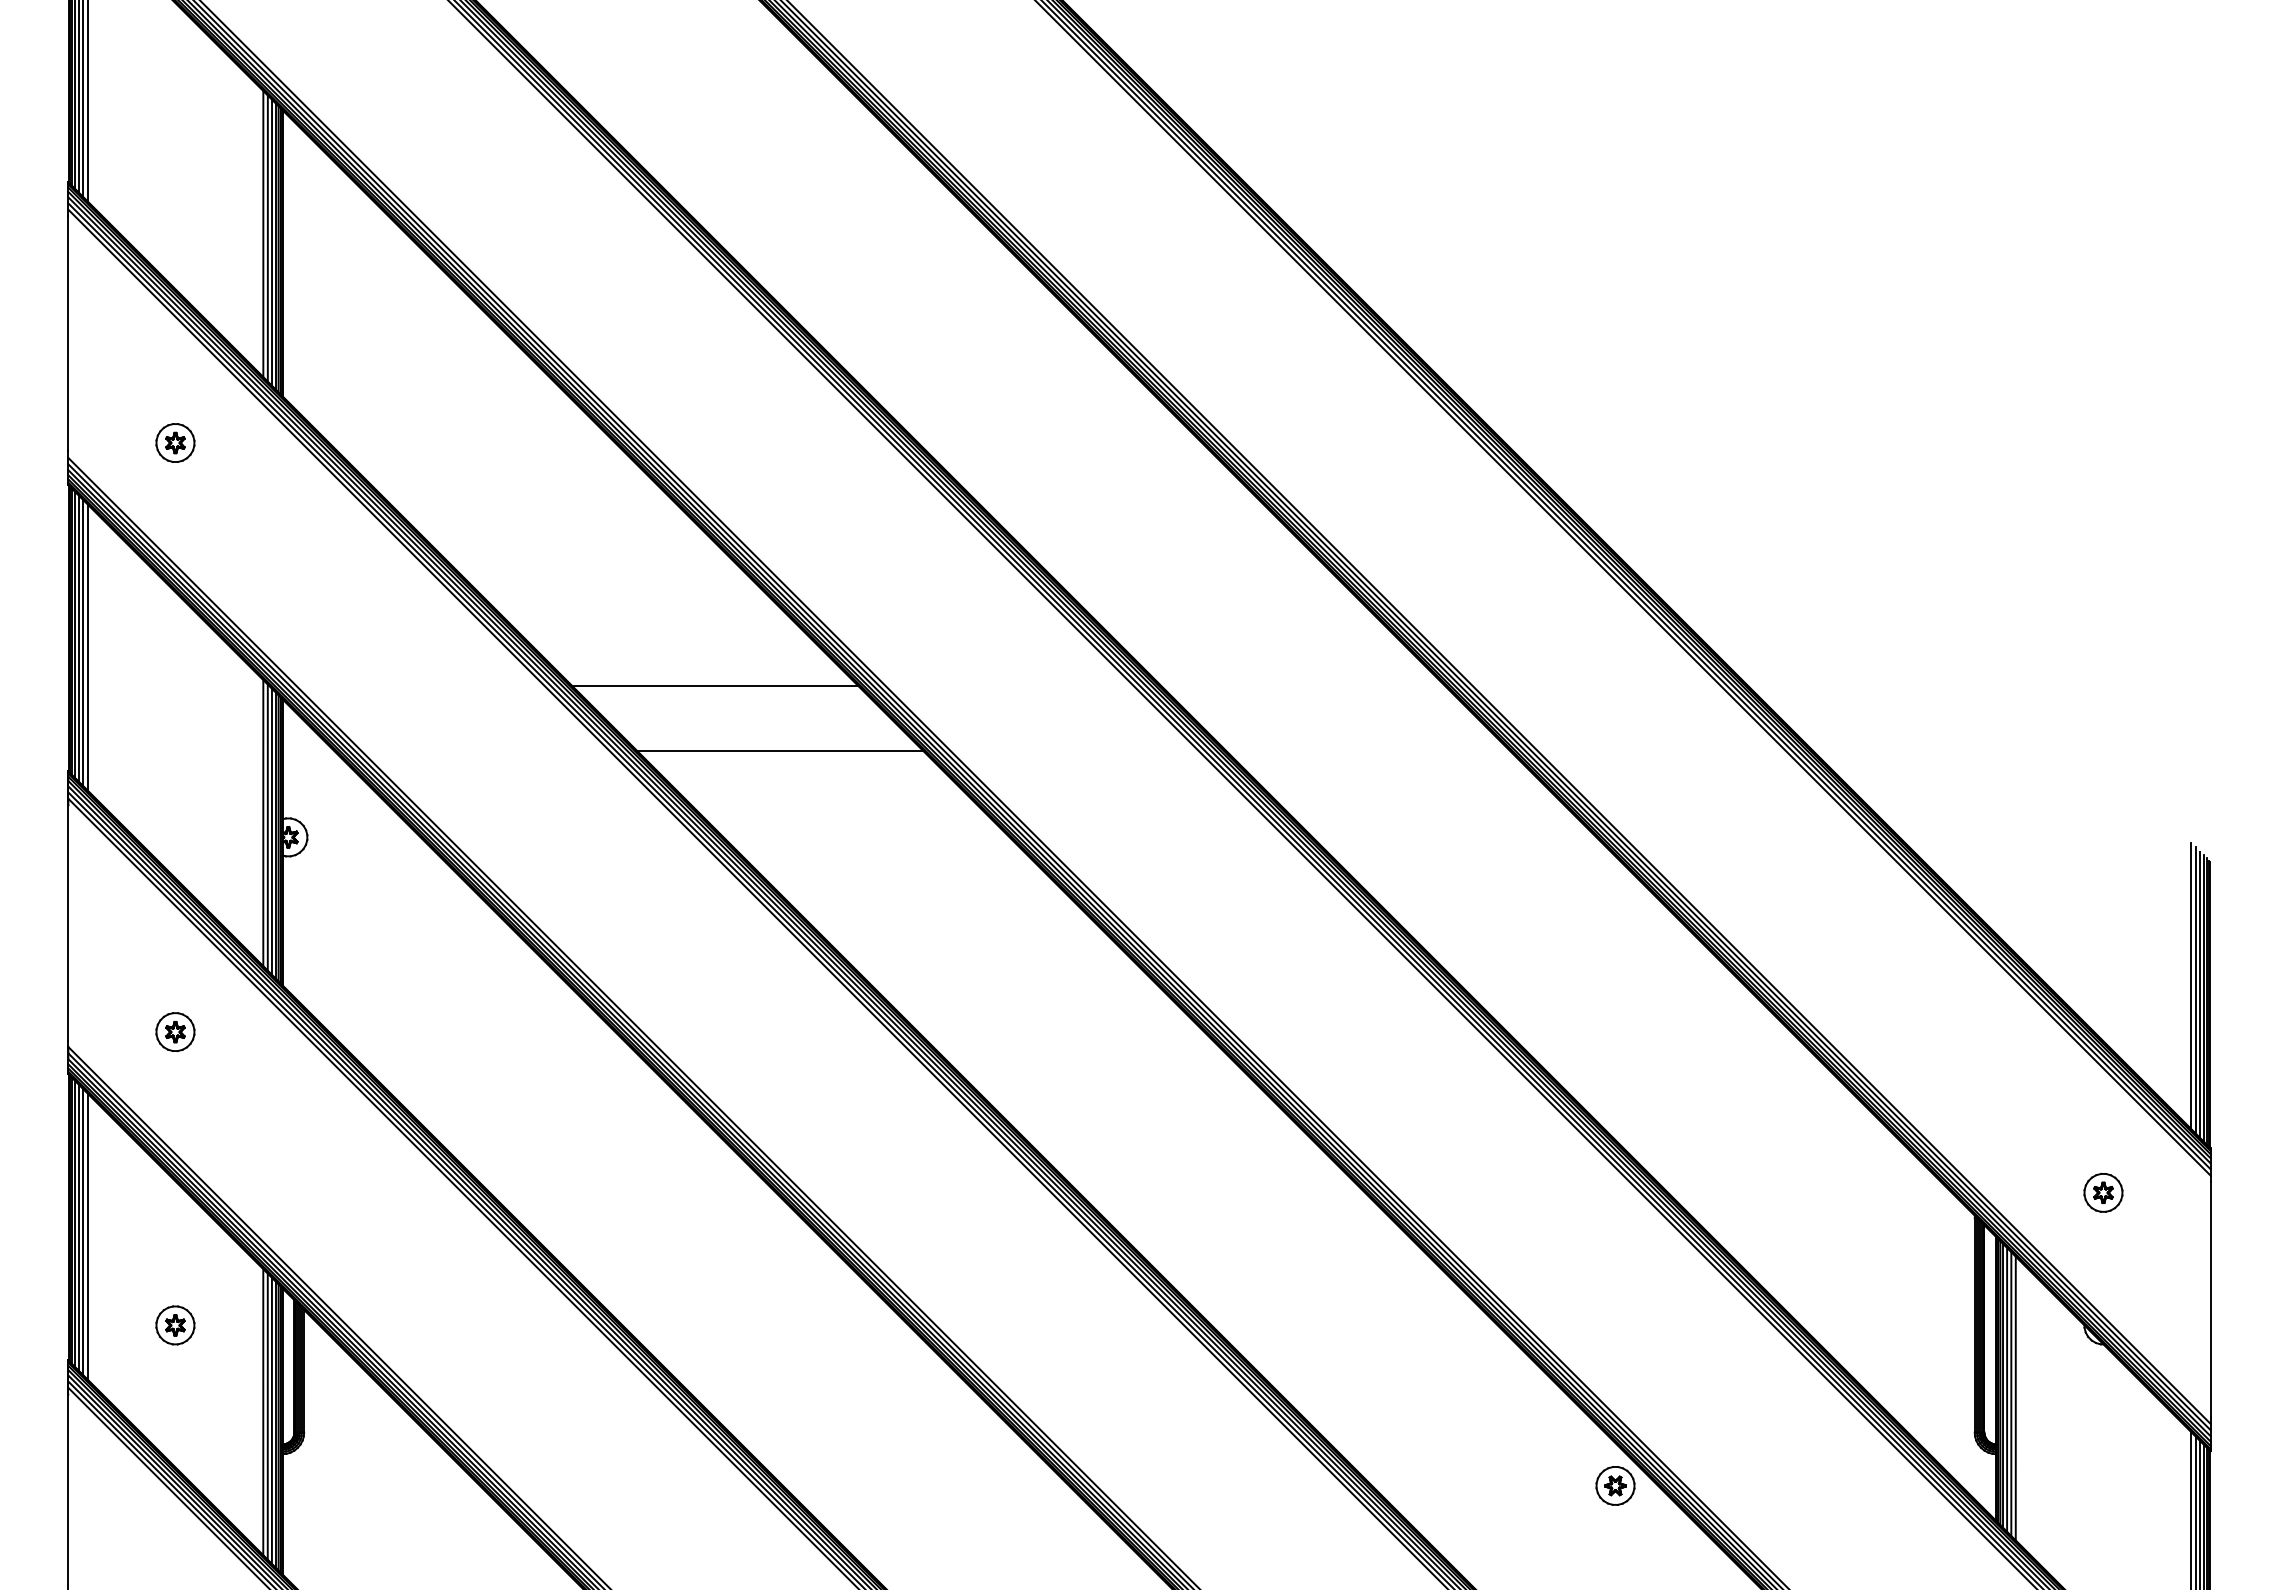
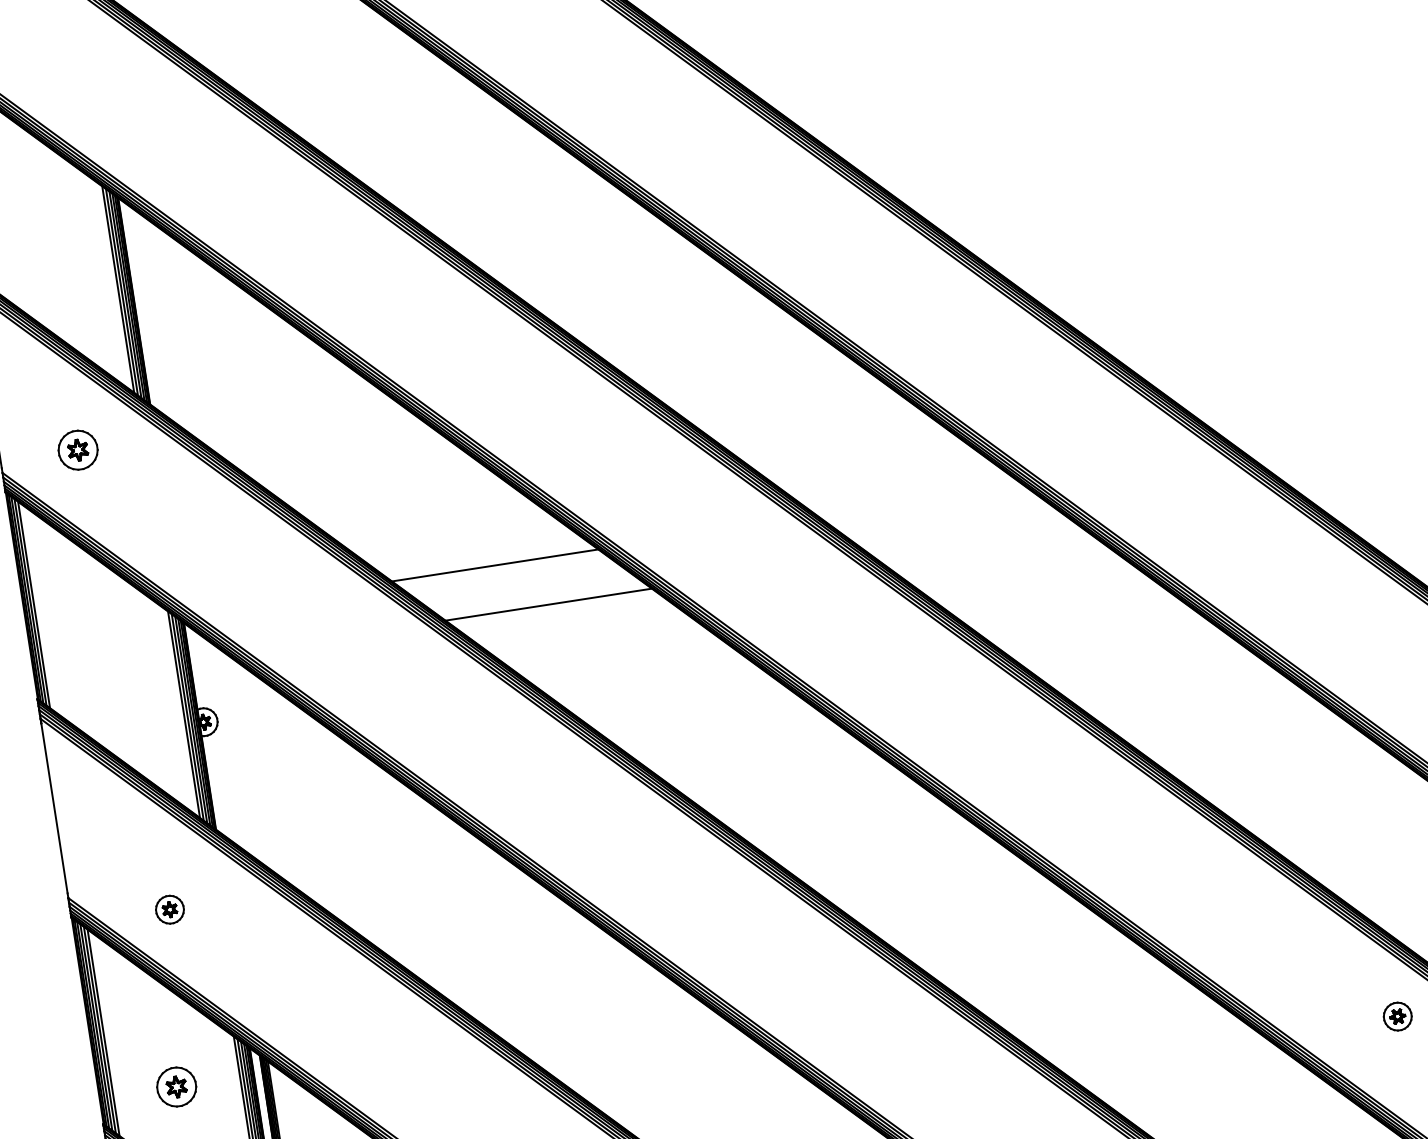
part: (175, 442) -> (78, 449), size x1.4
line: (87, 647) -> (37, 607), removed
part: (175, 1032) -> (170, 910), moved
part: (175, 1325) -> (176, 1087), size x1.4
part: (1615, 1485) -> (1397, 1016), moved

